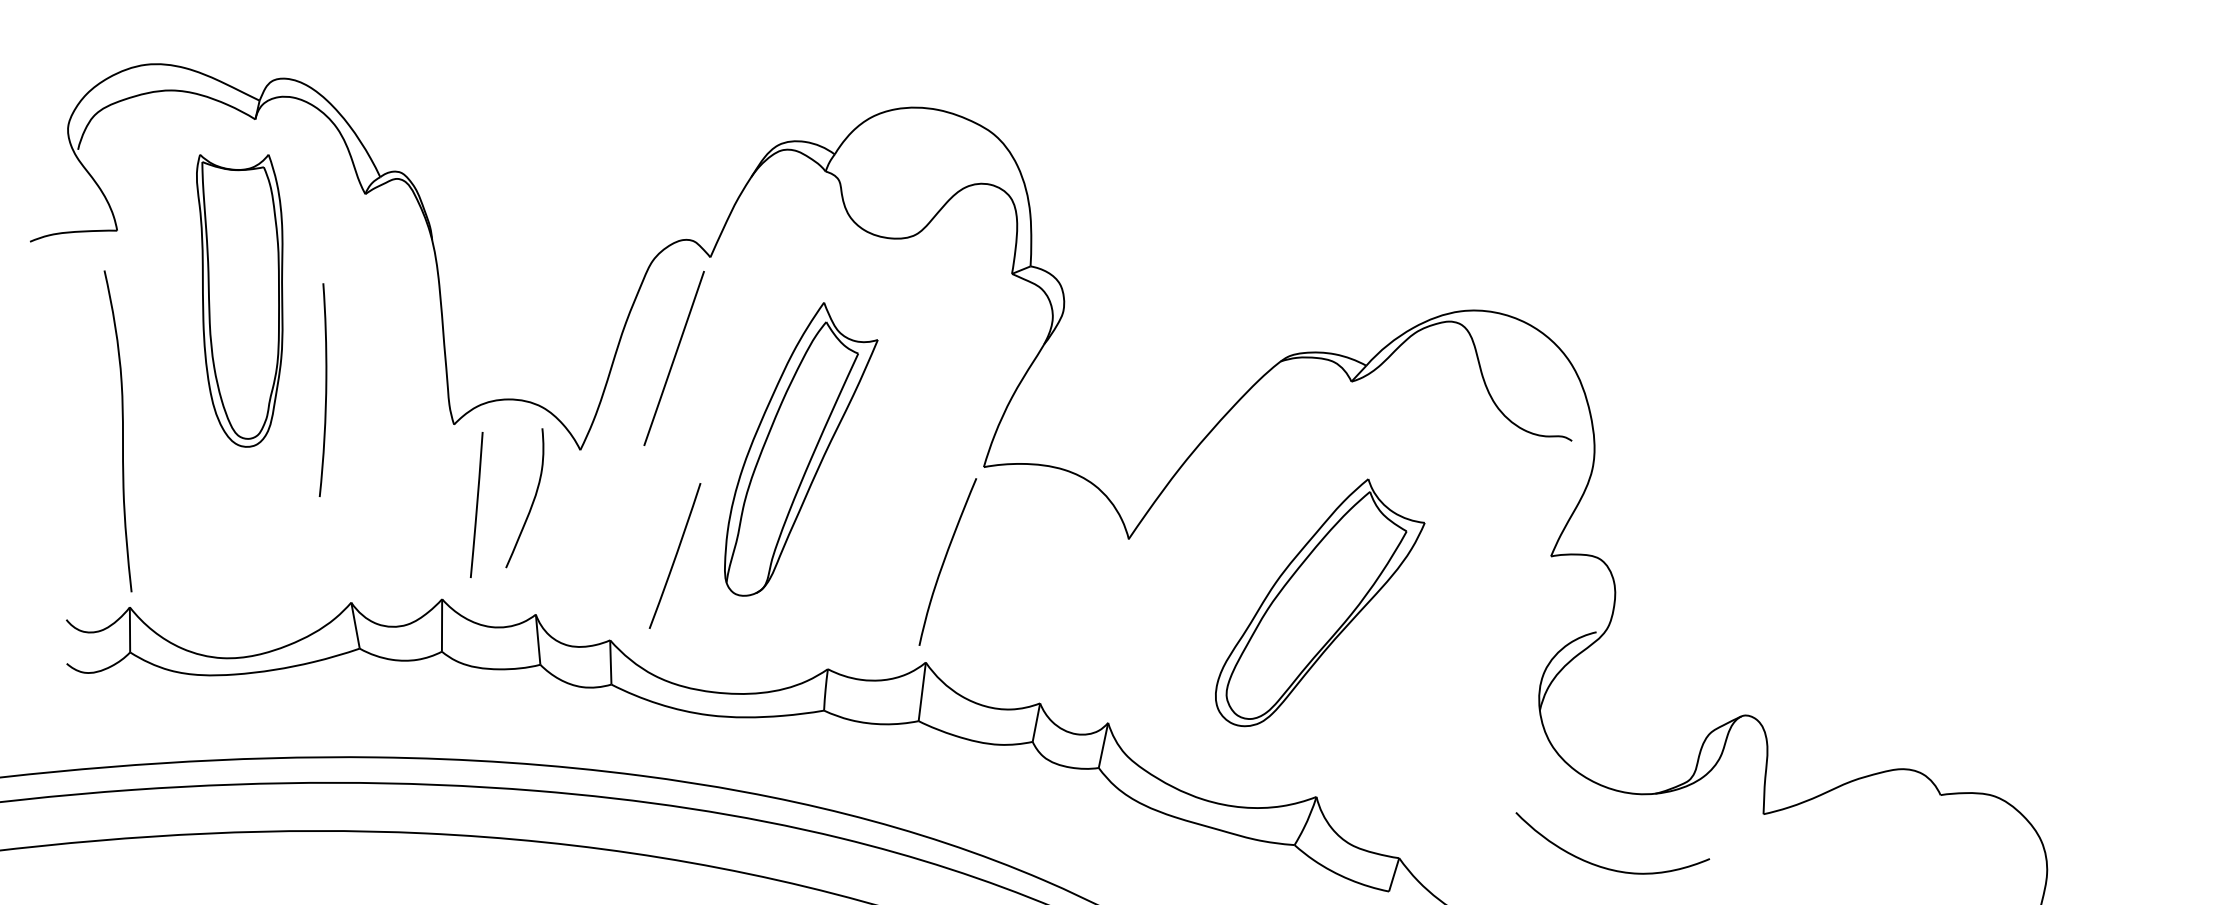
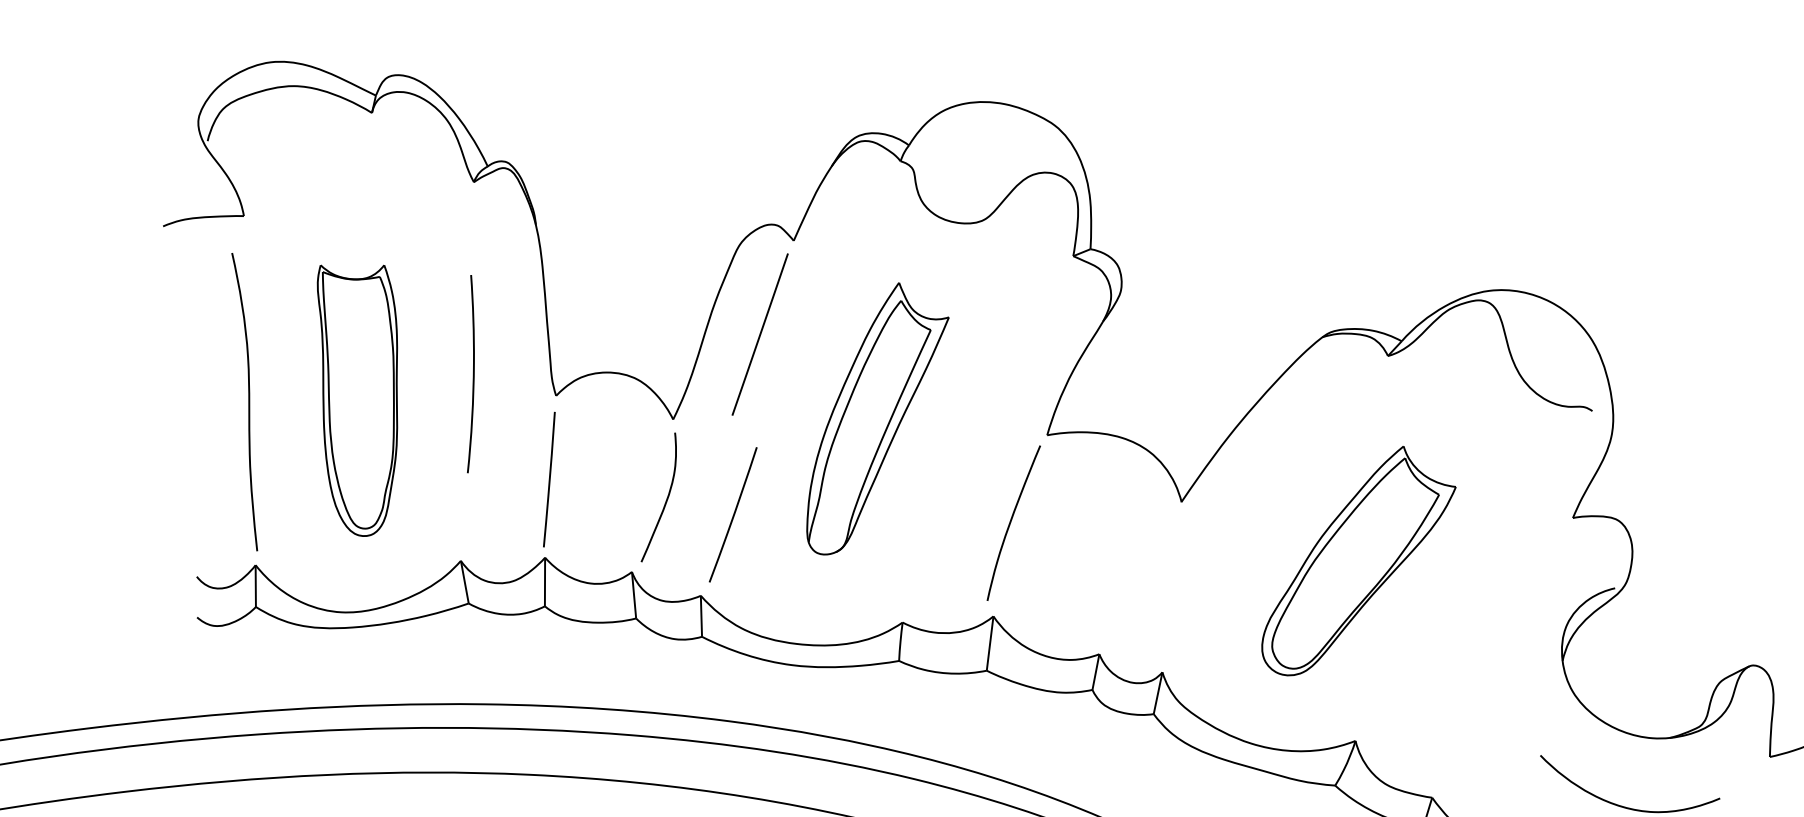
part: (239, 300) -> (357, 400), moved
curve: (325, 390) -> (473, 374), moved
curve: (532, 500) -> (665, 499), moved
line: (476, 504) -> (549, 479), moved
line: (675, 555) -> (733, 514), moved

